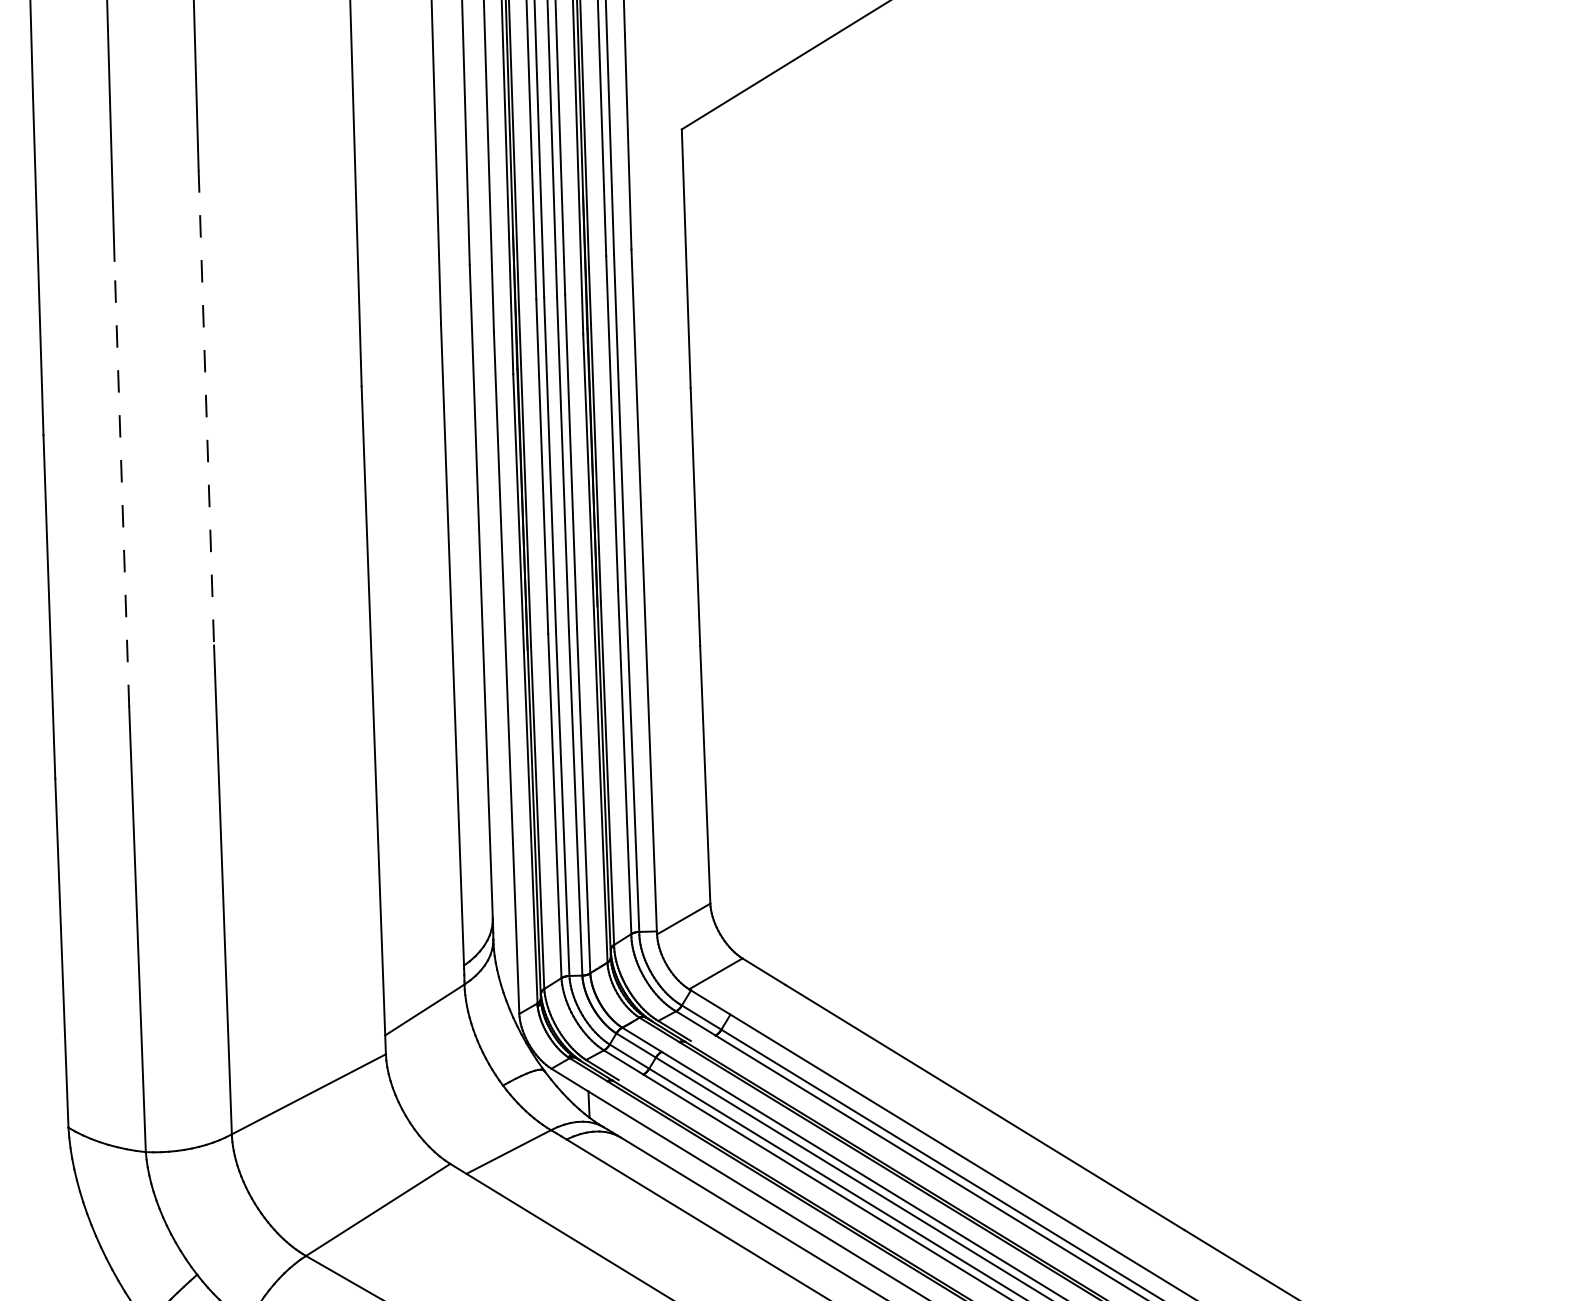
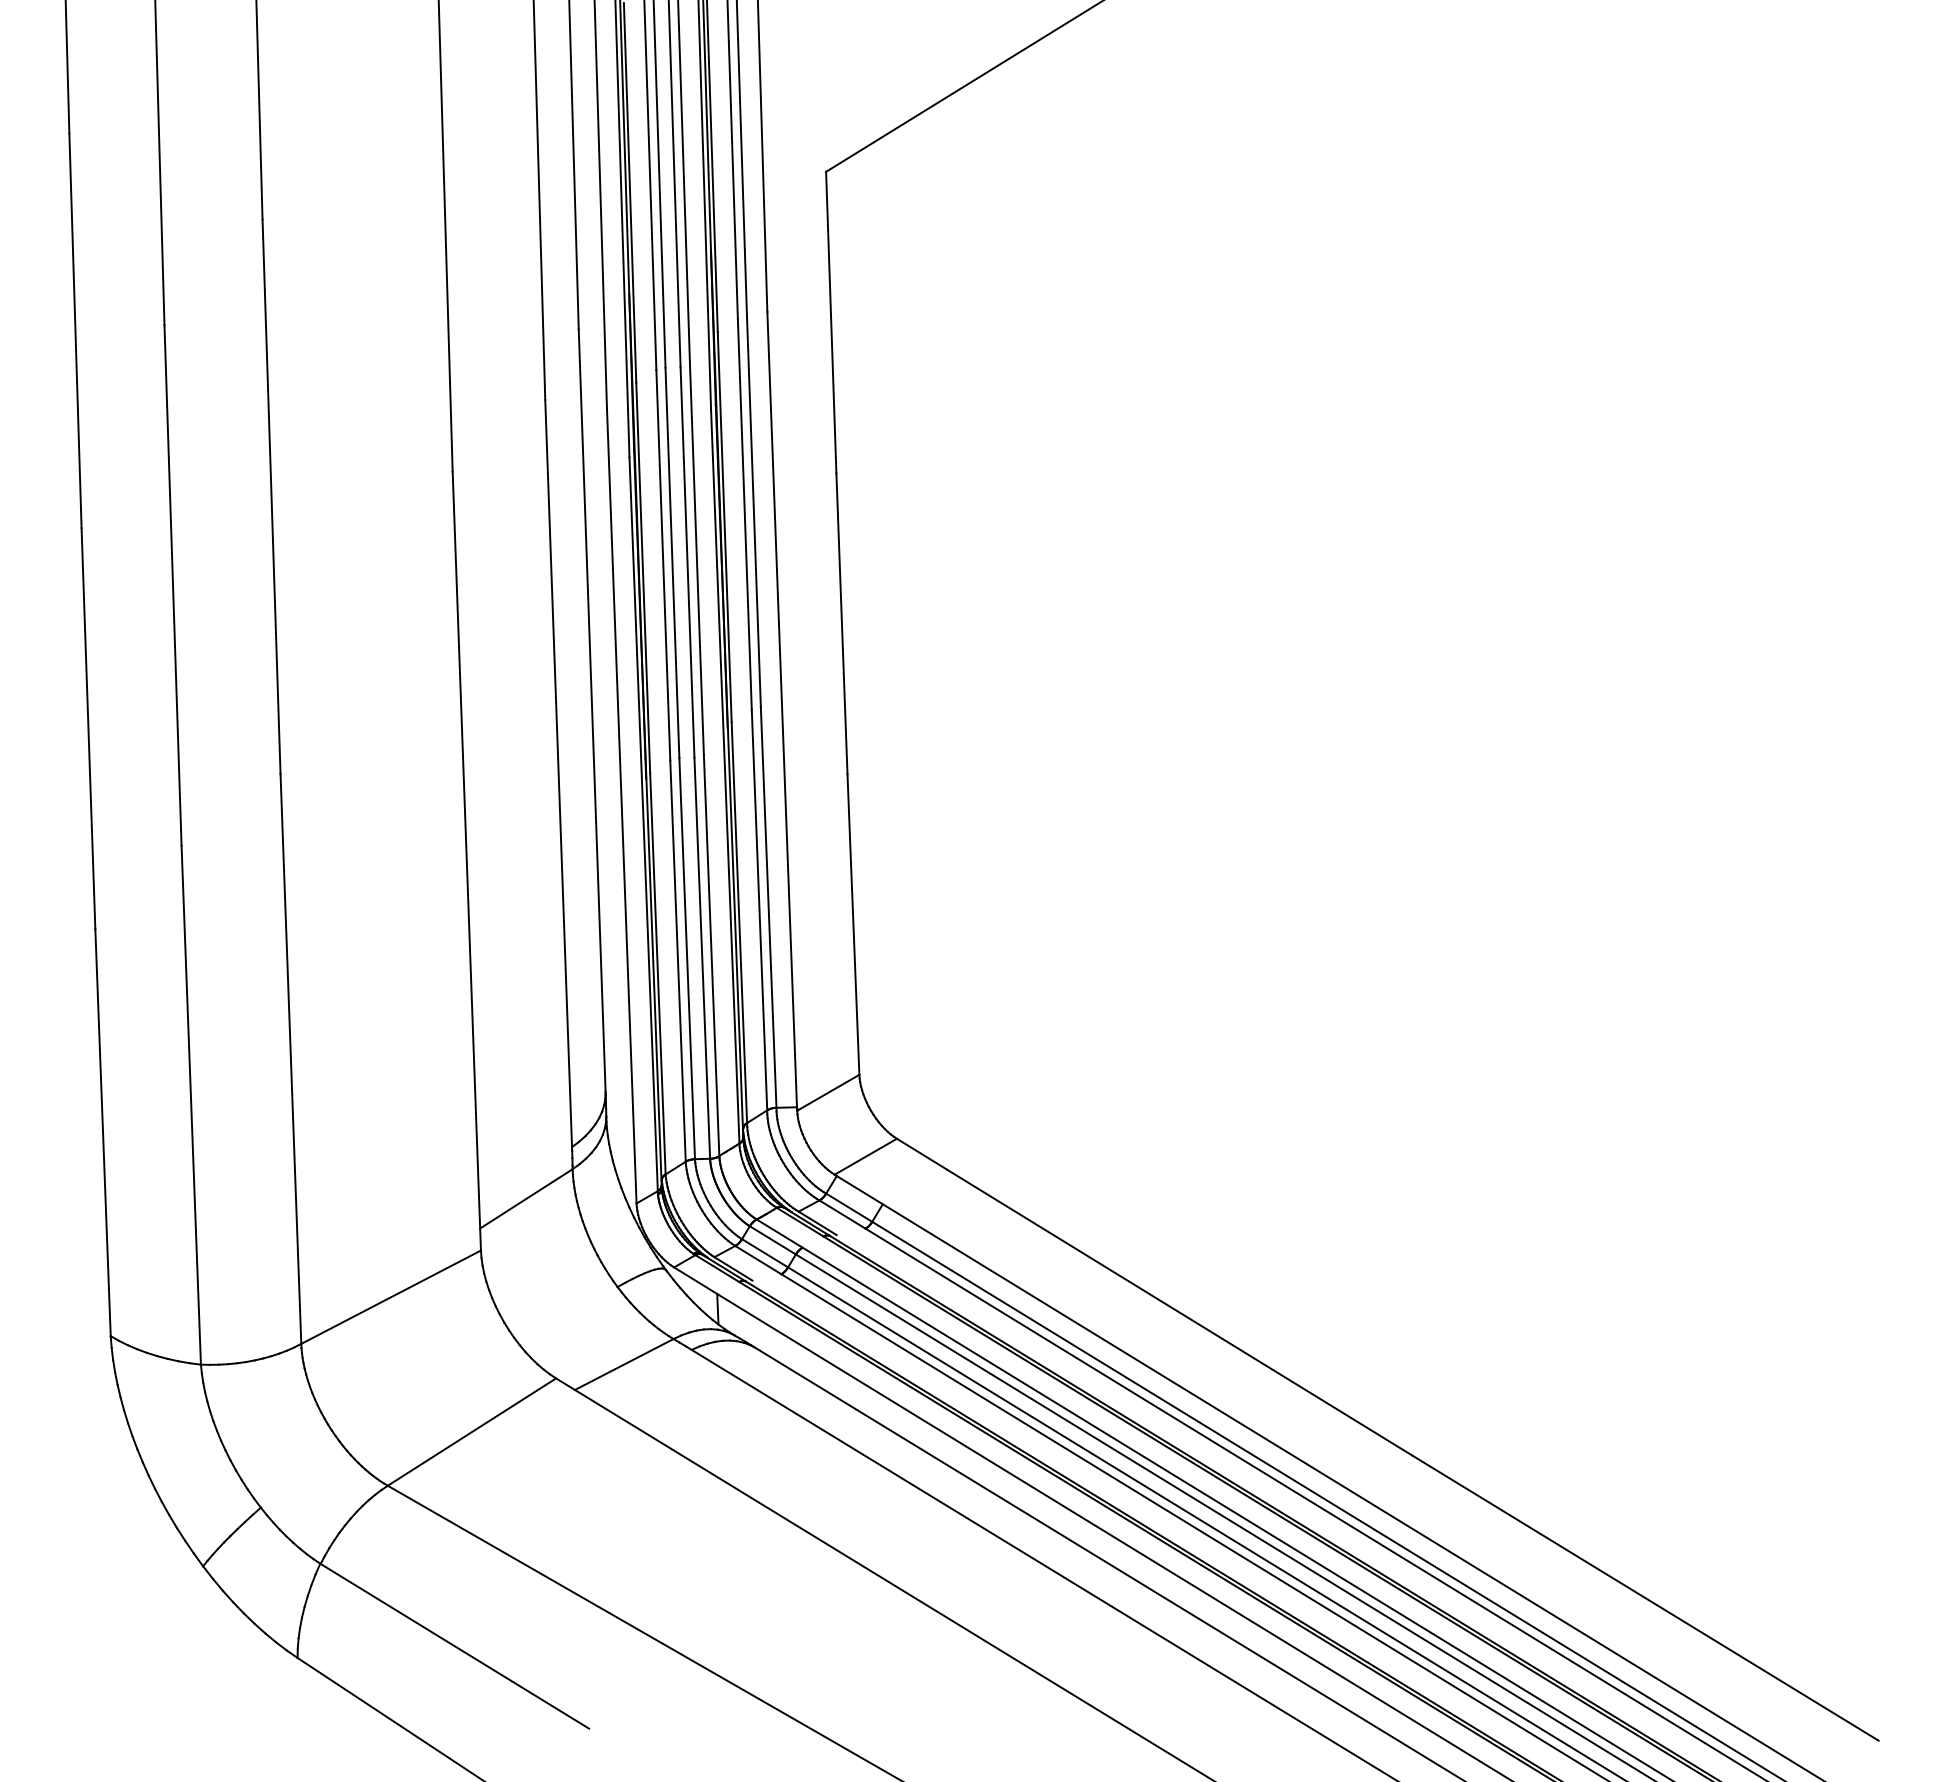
line: (206, 408) -> (271, 497), dashed -> solid
line: (122, 483) -> (173, 584), dashed -> solid

